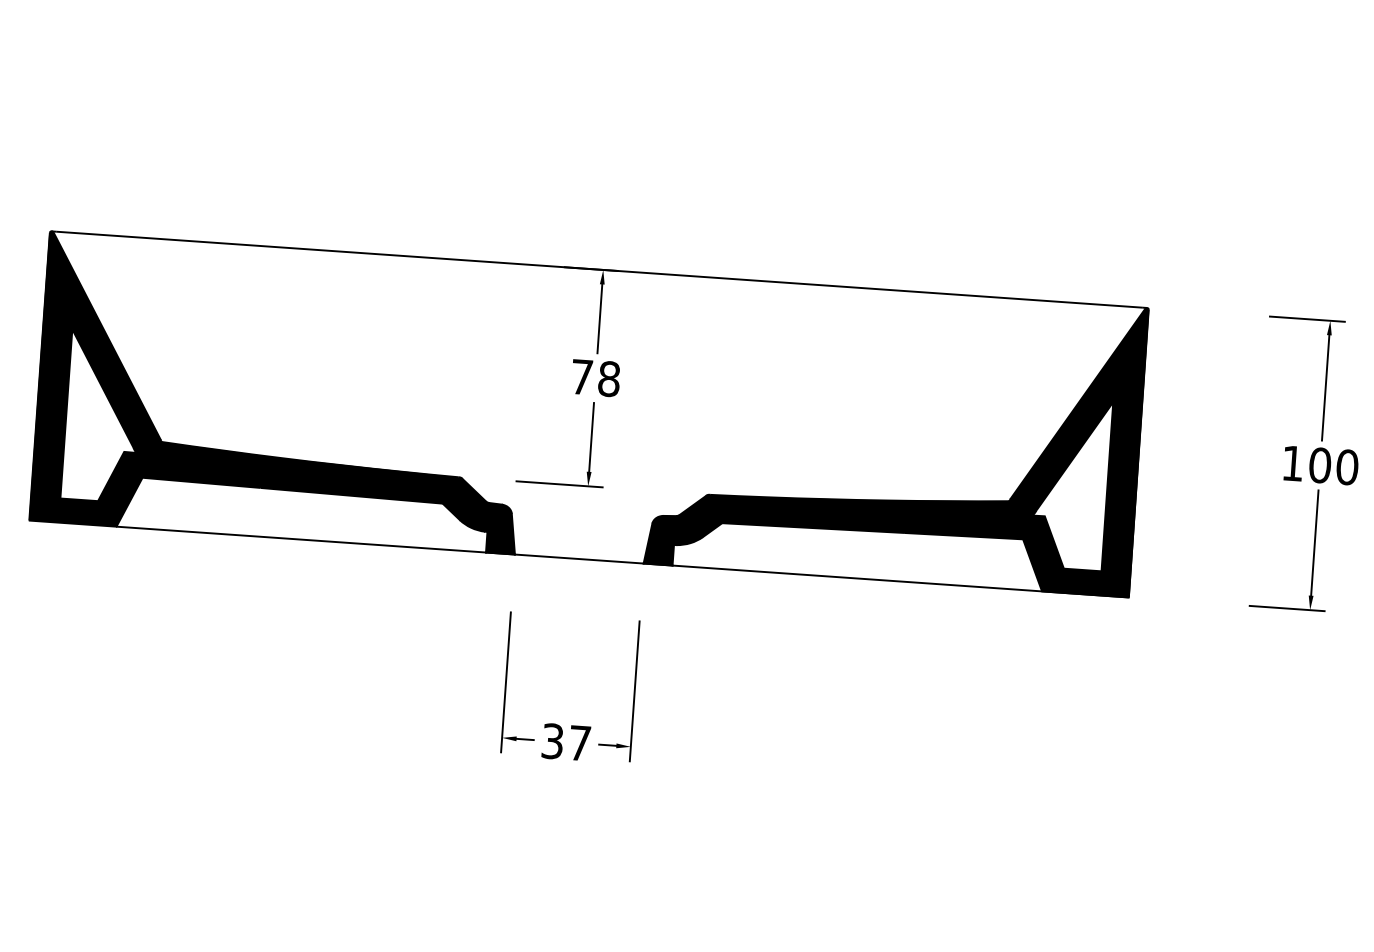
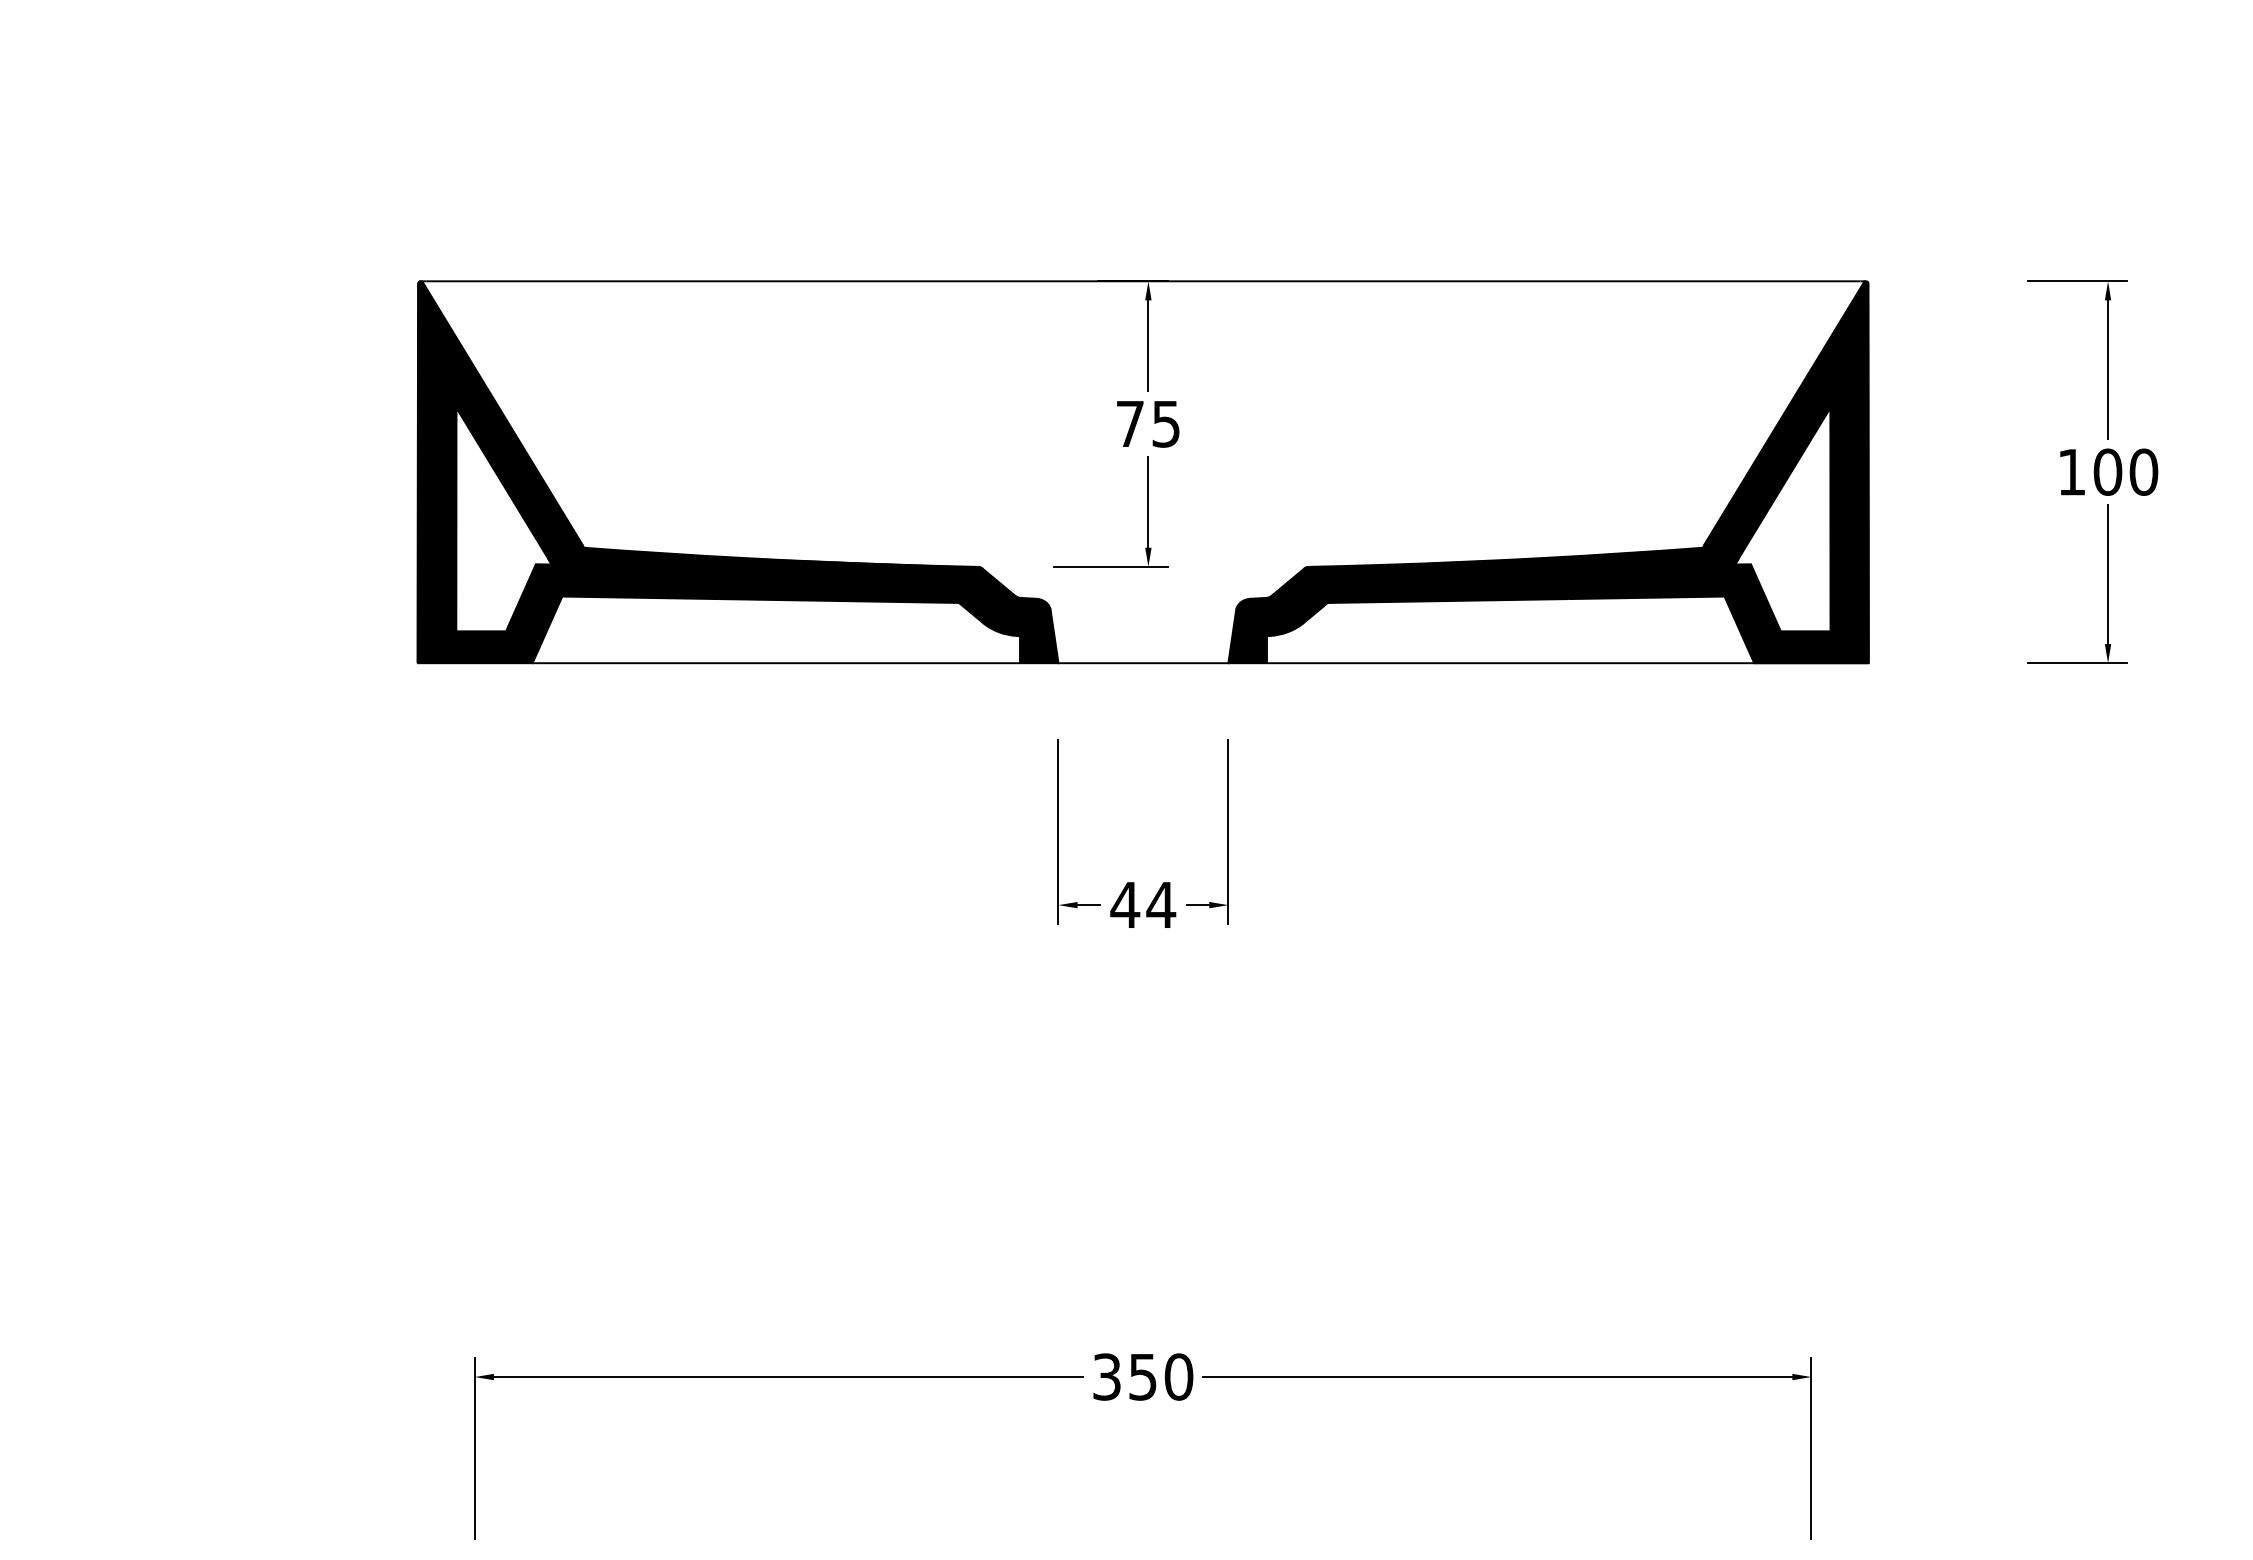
text: (609, 378) -> (1166, 423), 78 -> 75
text: (566, 741) -> (1143, 904), 37 -> 44

